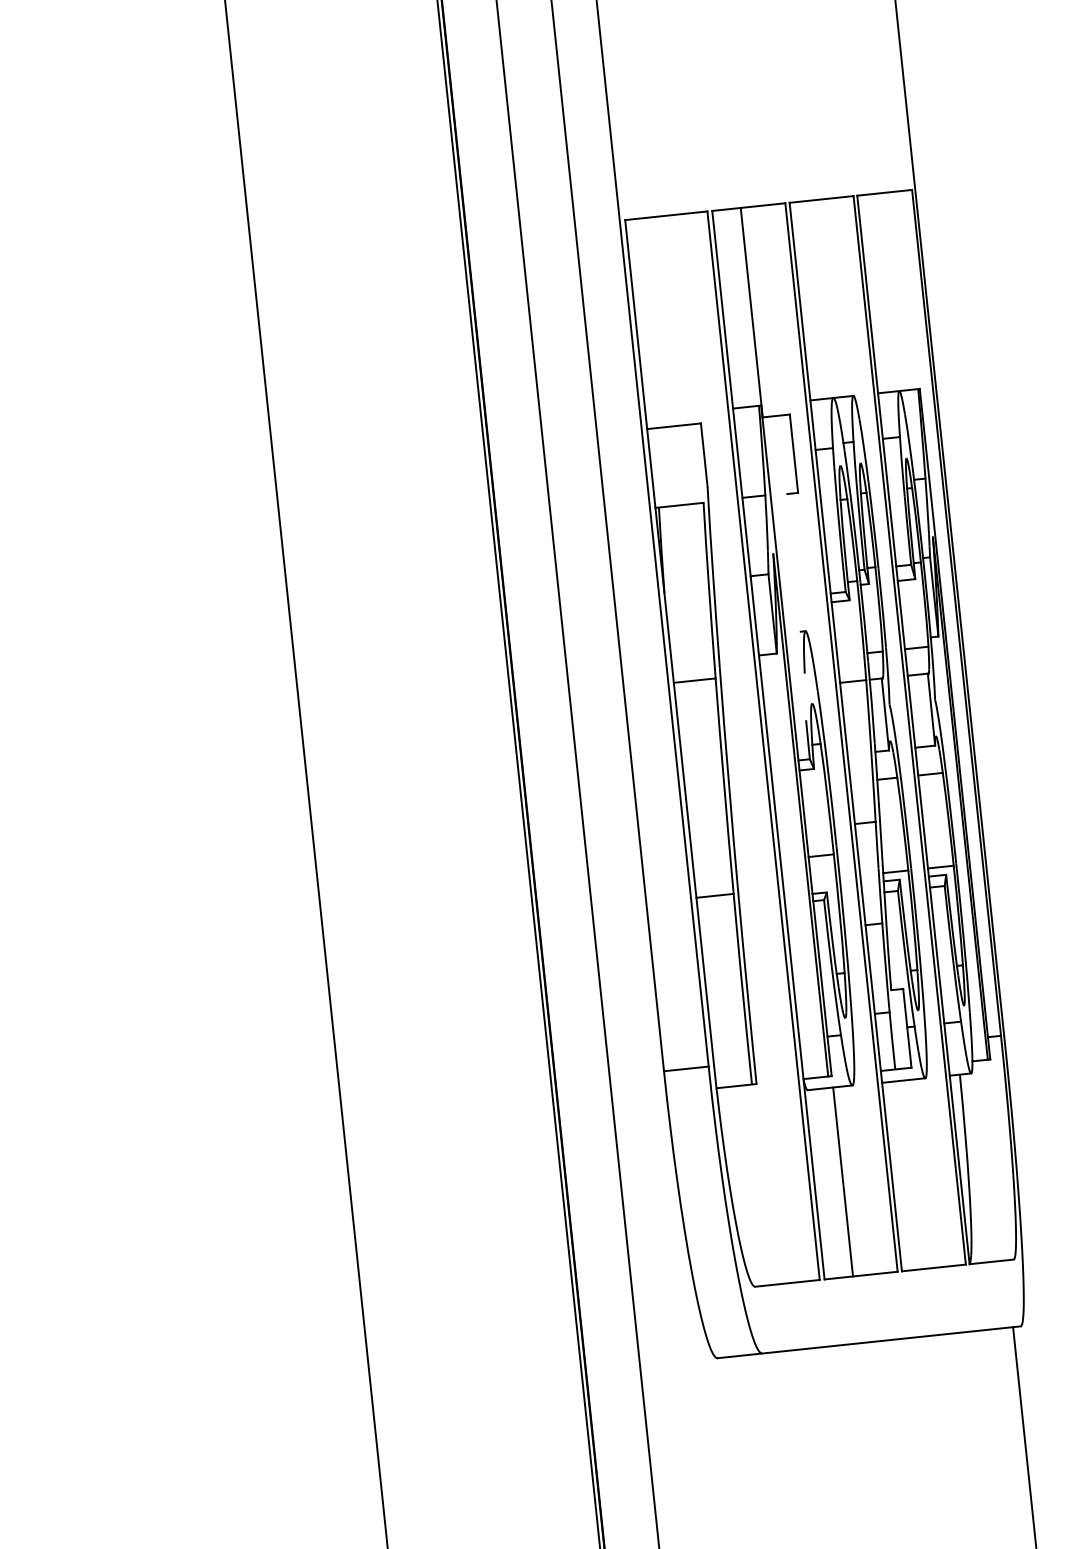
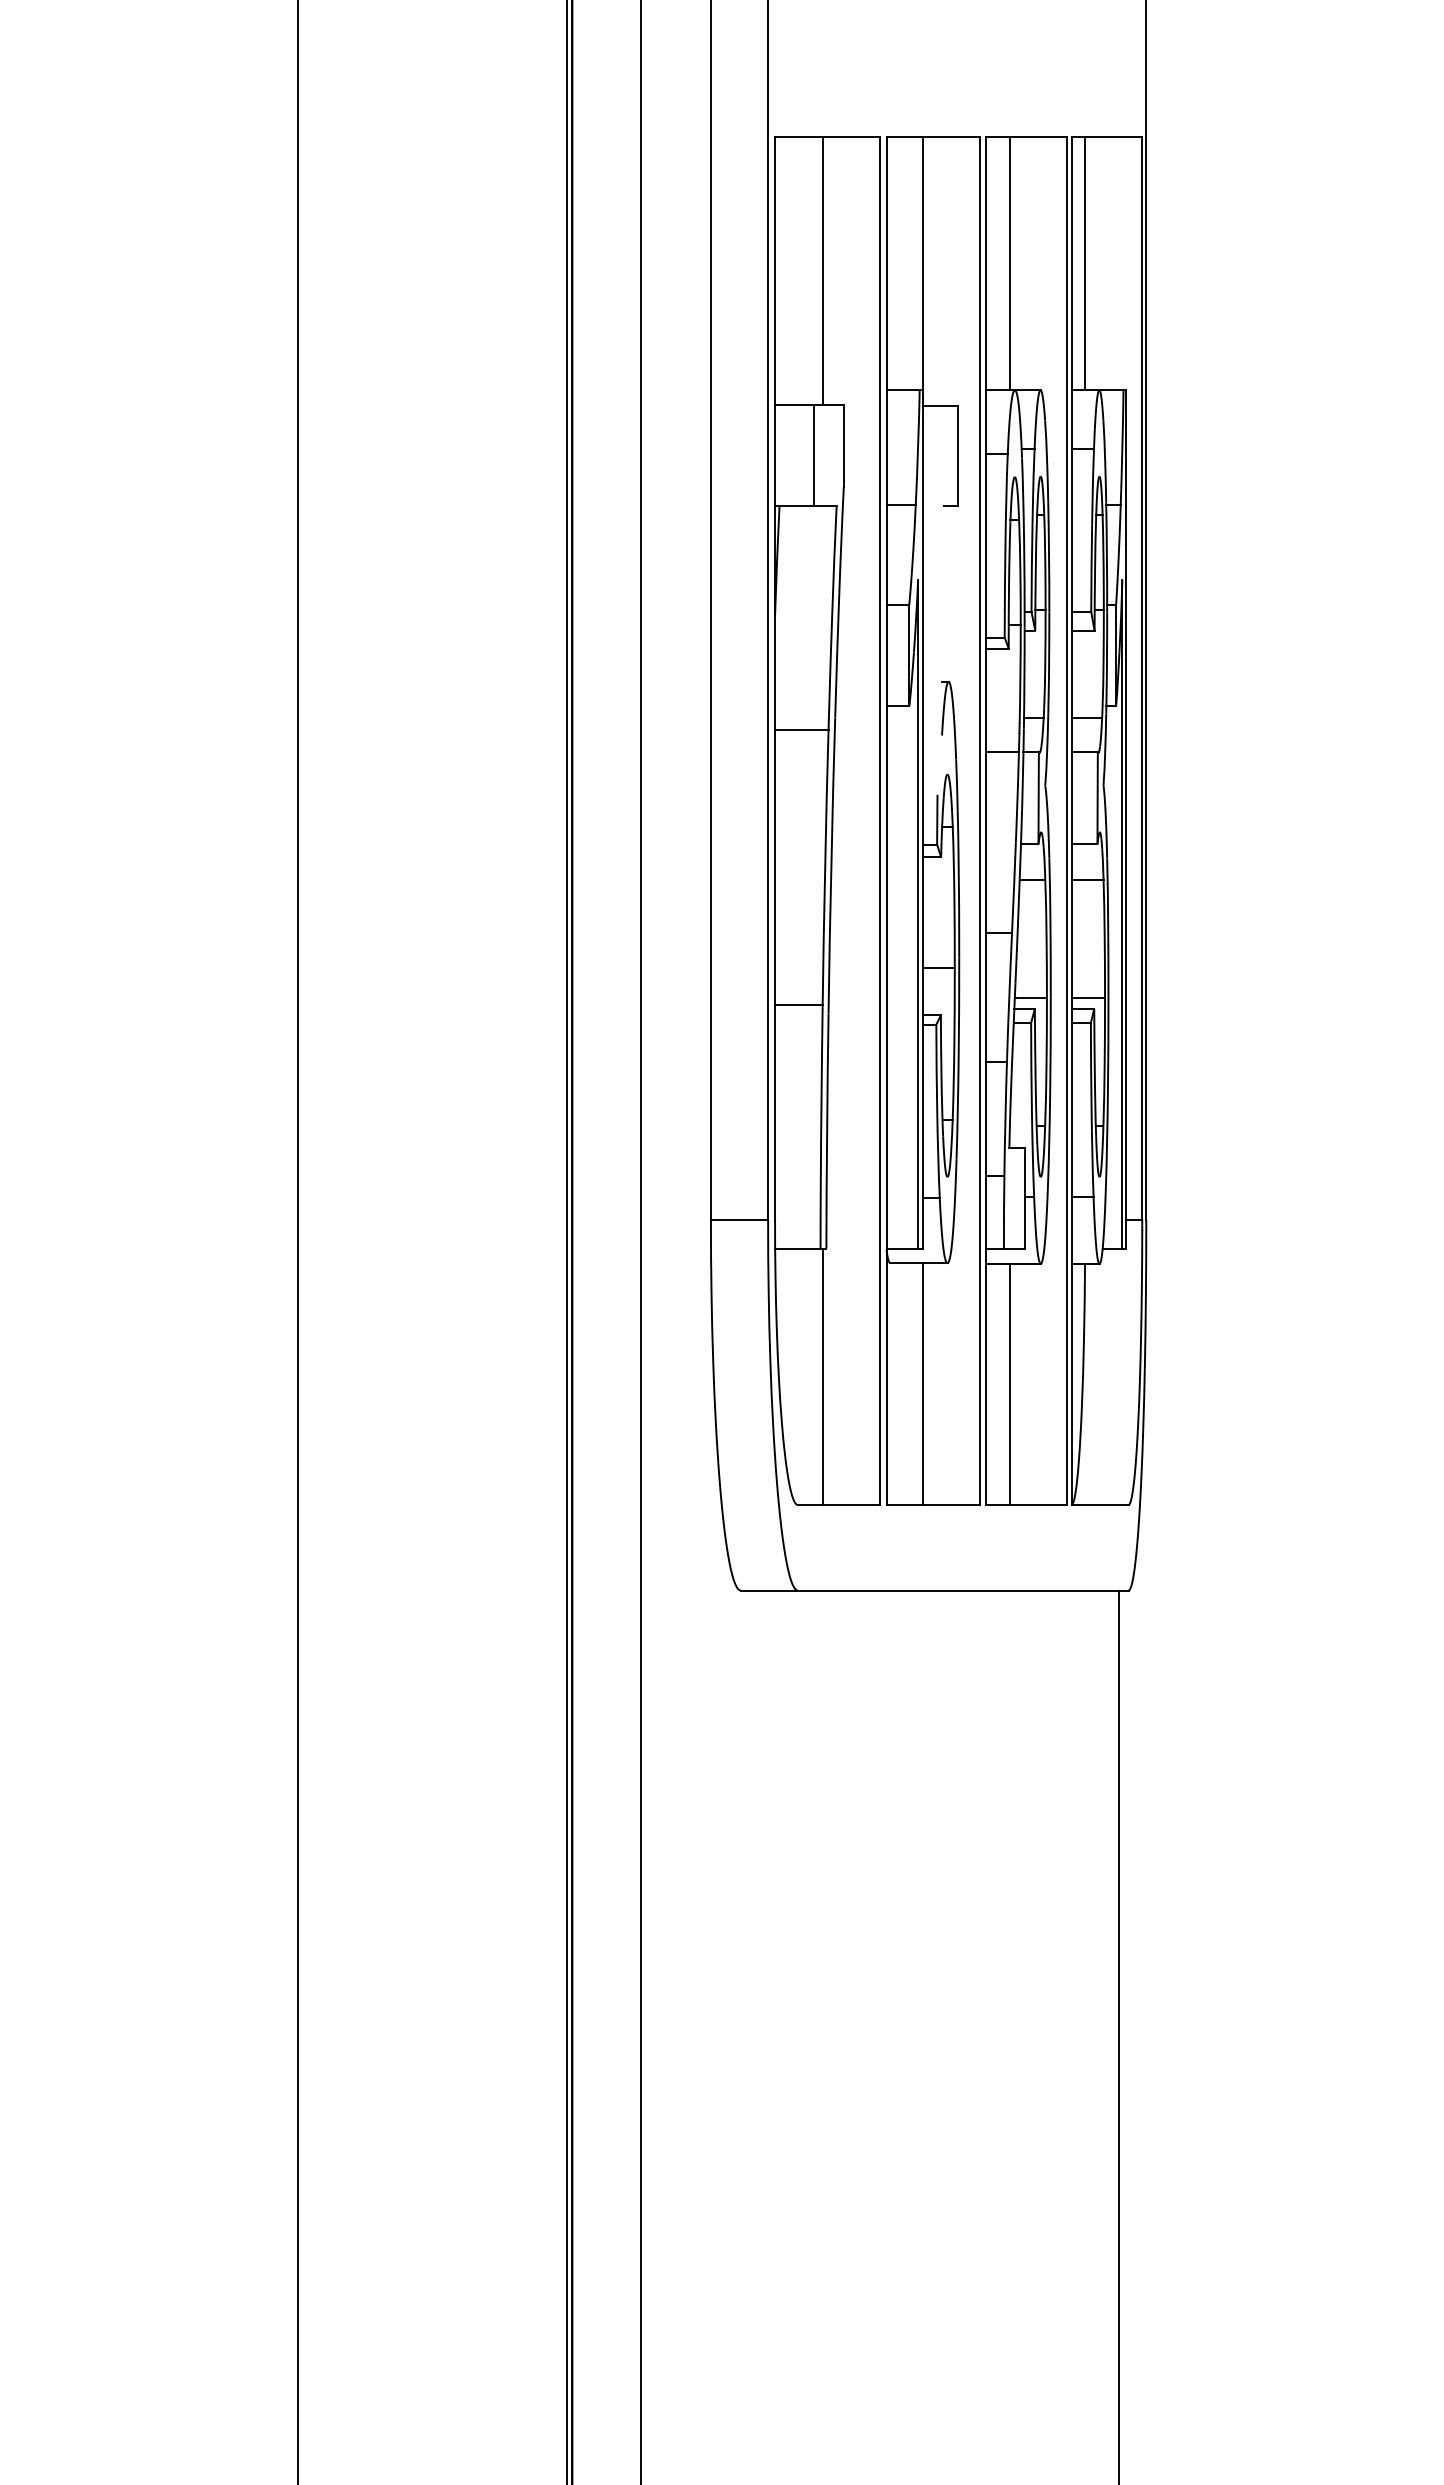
line: (878, 293) -> (1085, 263), added
line: (819, 299) -> (1010, 263), added
line: (673, 320) -> (823, 270), added
line: (682, 464) -> (814, 454), added
line: (911, 1175) -> (1010, 1384), added
line: (764, 1184) -> (823, 1376), added

